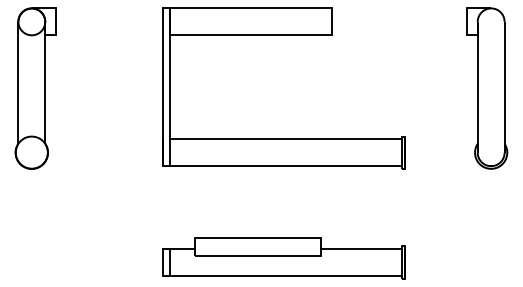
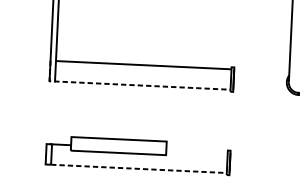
line: (268, 166) -> (129, 85), solid -> dashed
line: (360, 248) -> (196, 150), removed
line: (286, 275) -> (139, 168), solid -> dashed

